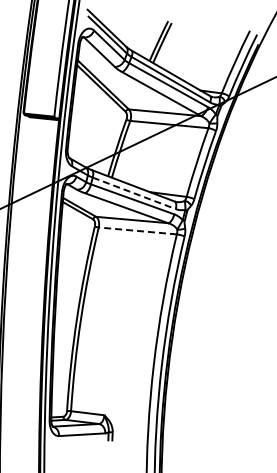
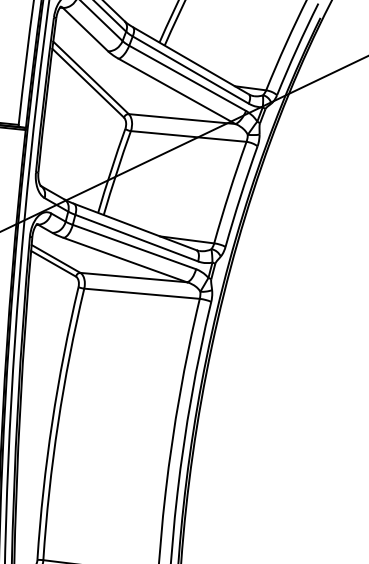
line: (134, 193) -> (137, 238), dashed -> solid
line: (137, 230) -> (141, 293), dashed -> solid

